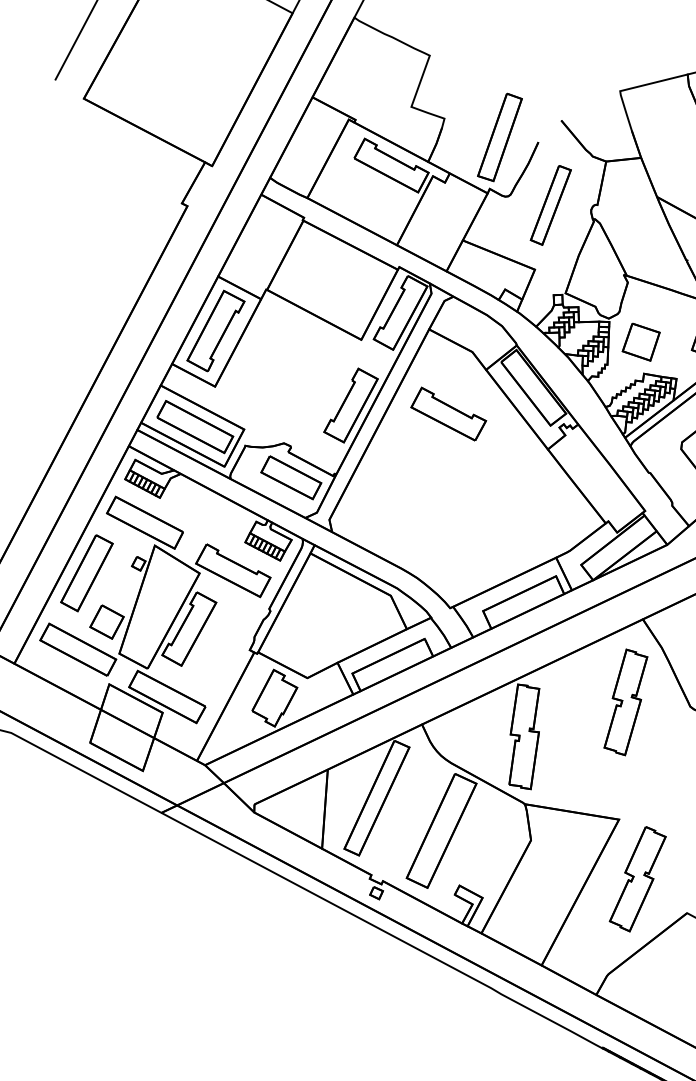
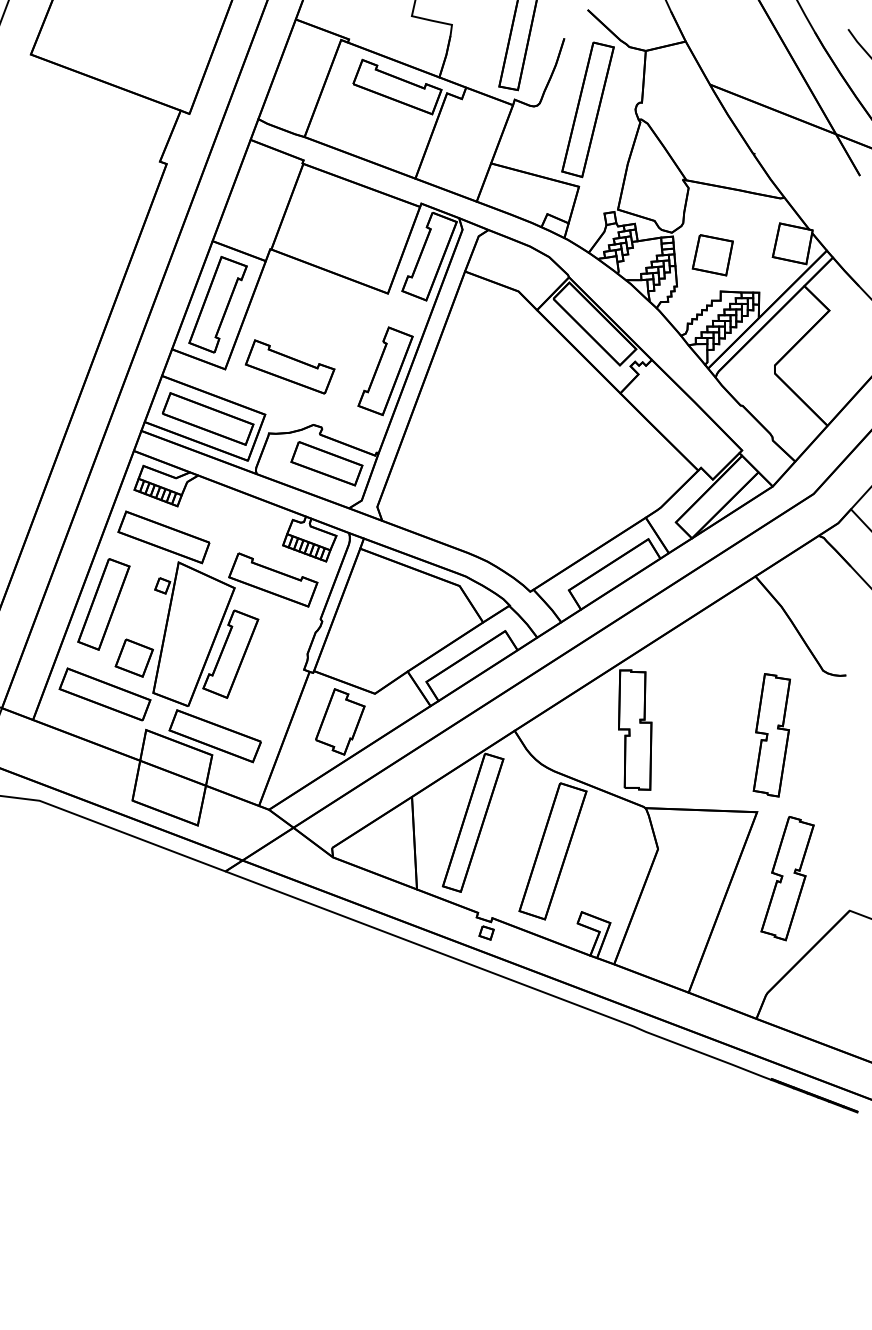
part: (550, 205) -> (587, 109), size x1.43
part: (449, 413) -> (290, 366), moved
part: (625, 702) -> (771, 735), moved

